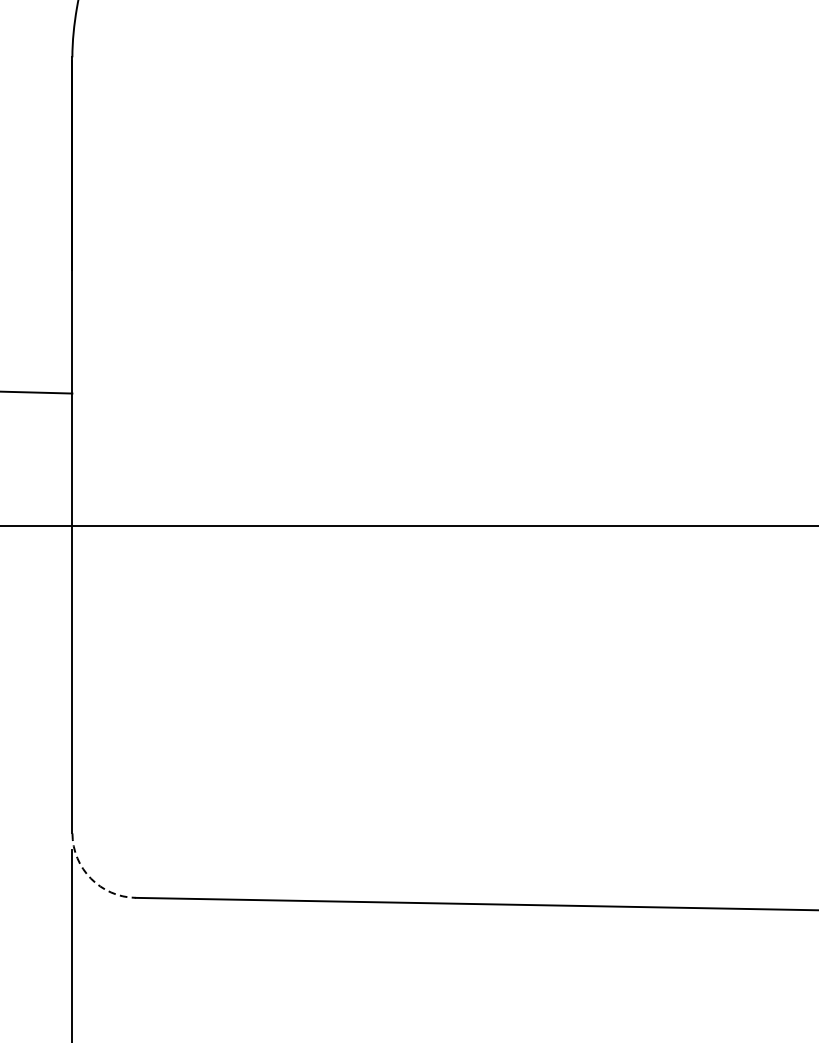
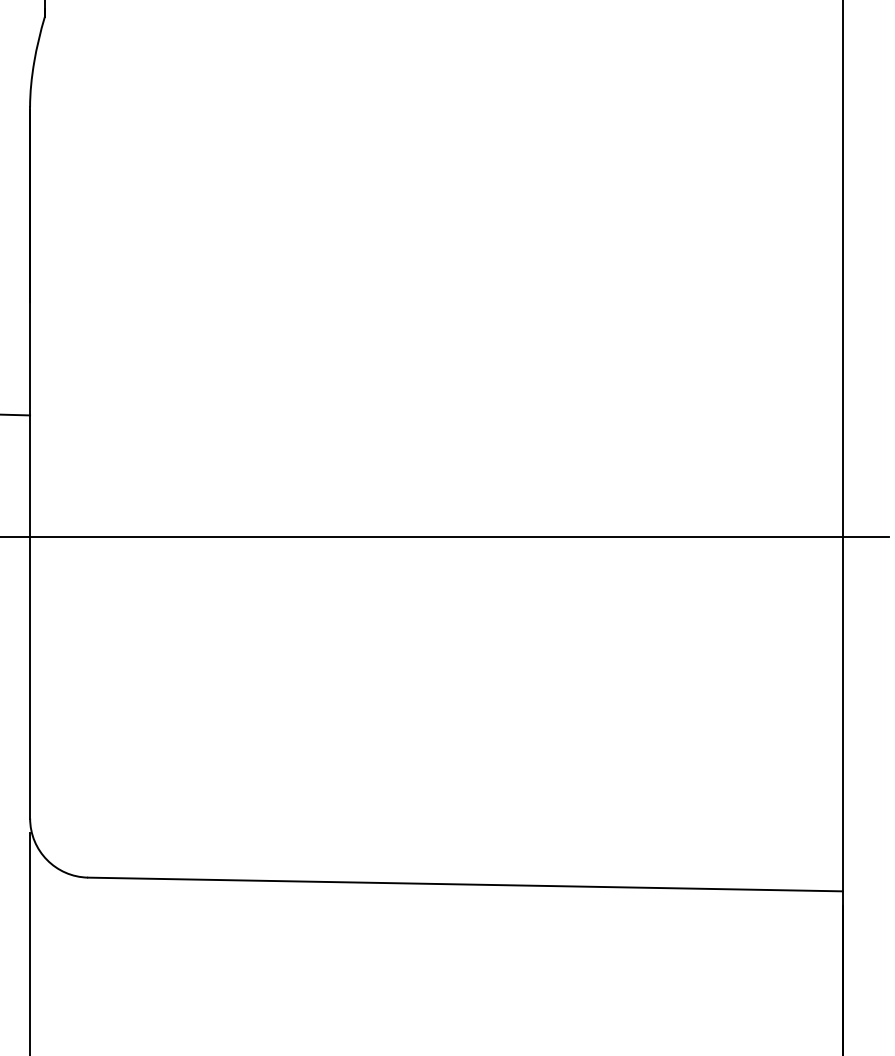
arc: (91, 878) -> (47, 859), dashed -> solid

